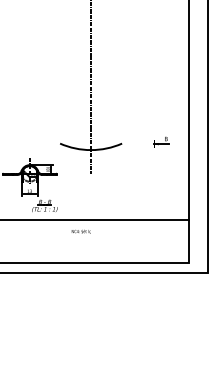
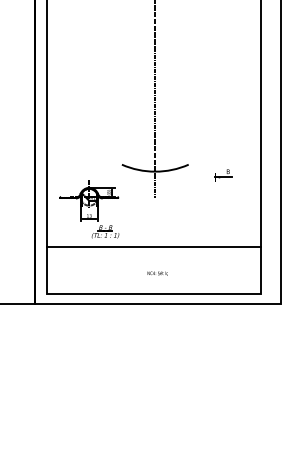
part: (161, 142) -> (223, 175), moved
text: (81, 231) -> (157, 273), moved

